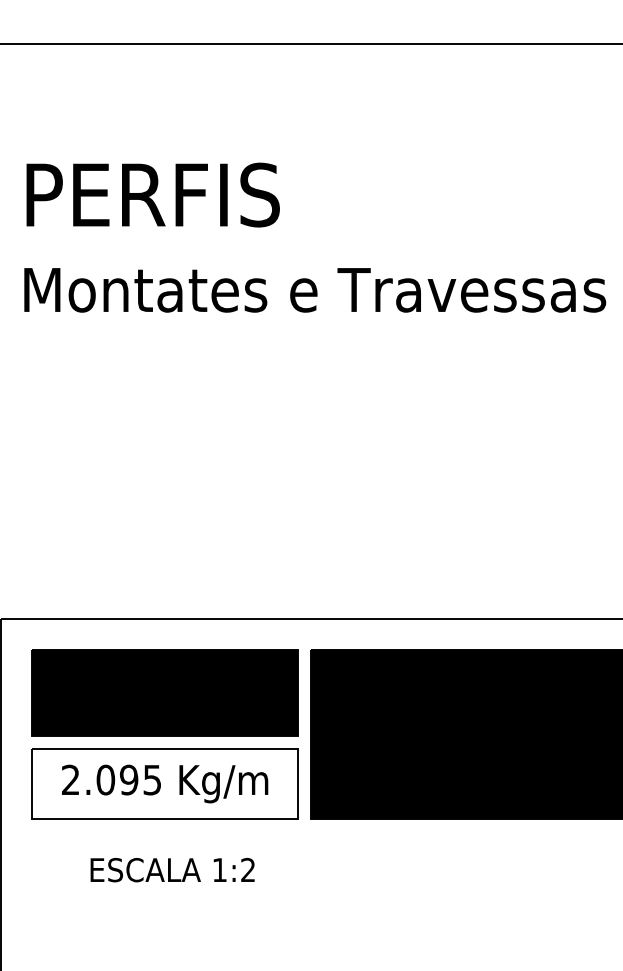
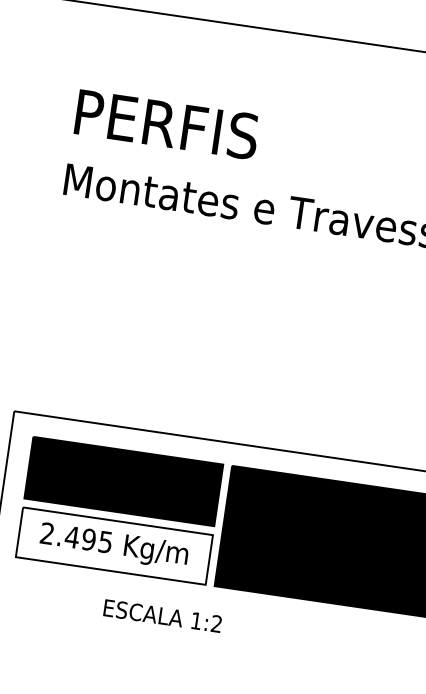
text: (105, 779) -> (72, 536), 2.095 -> 2.495
text: (172, 870) -> (162, 616), moved

